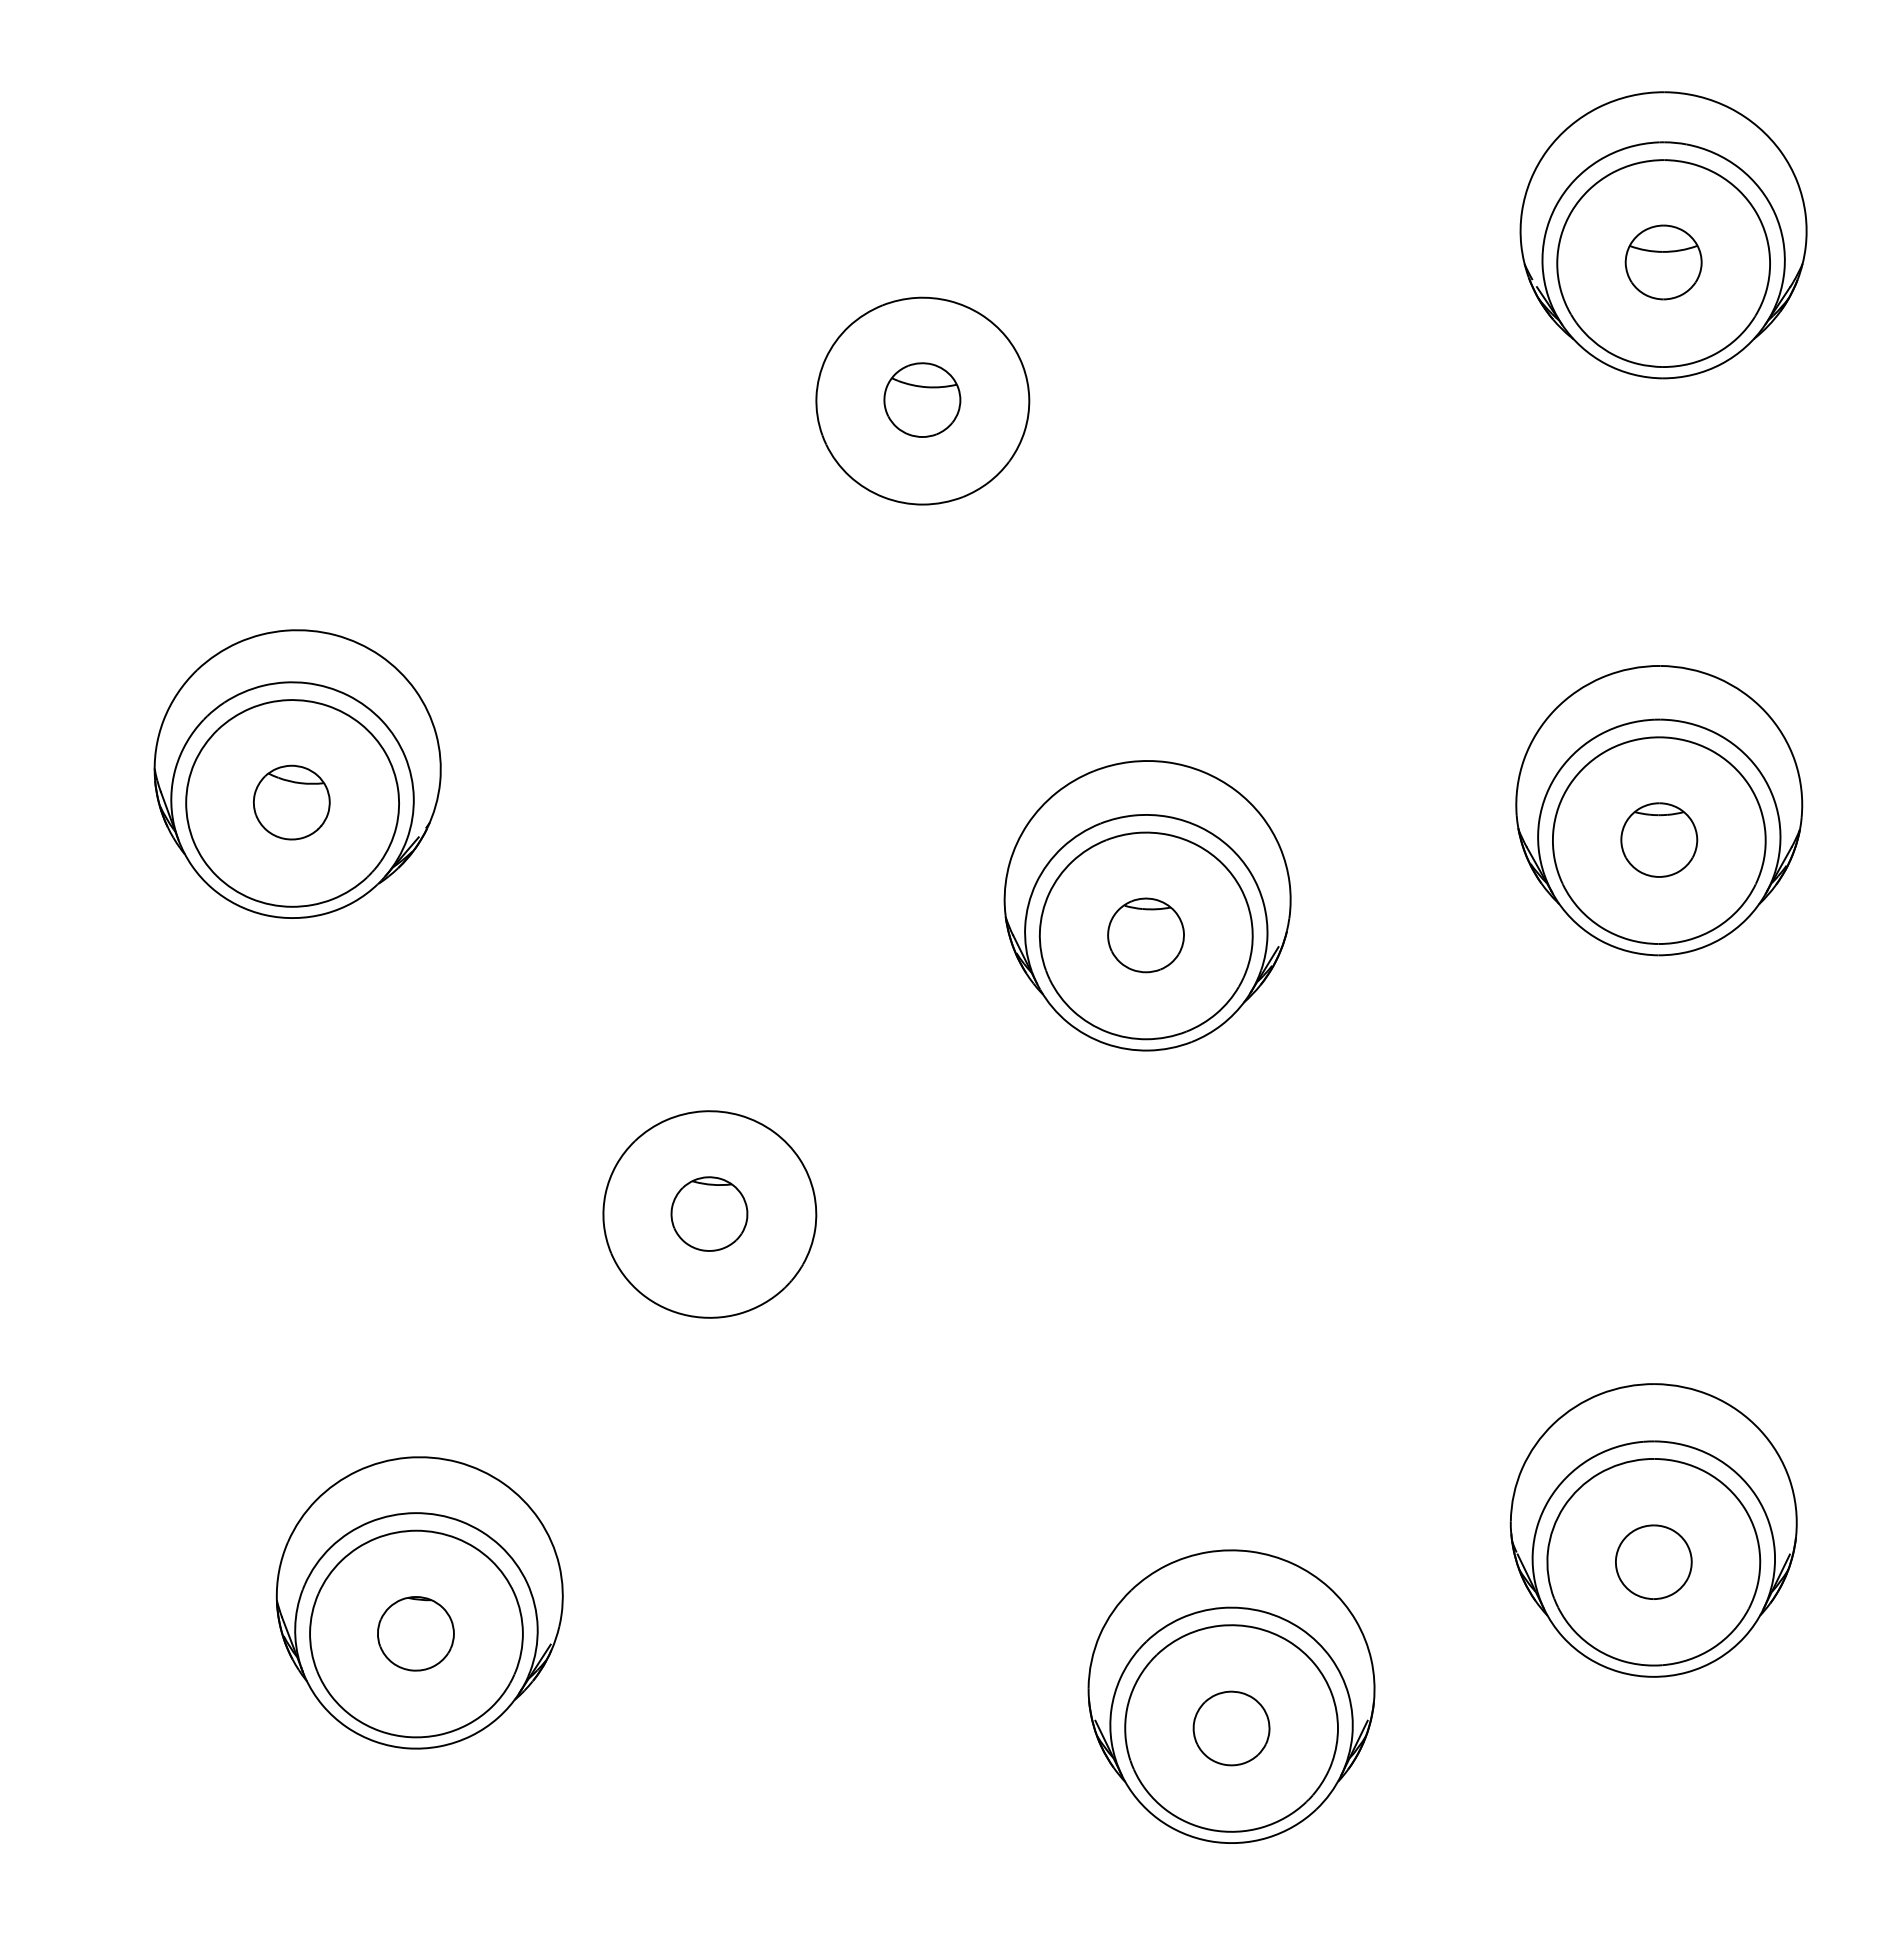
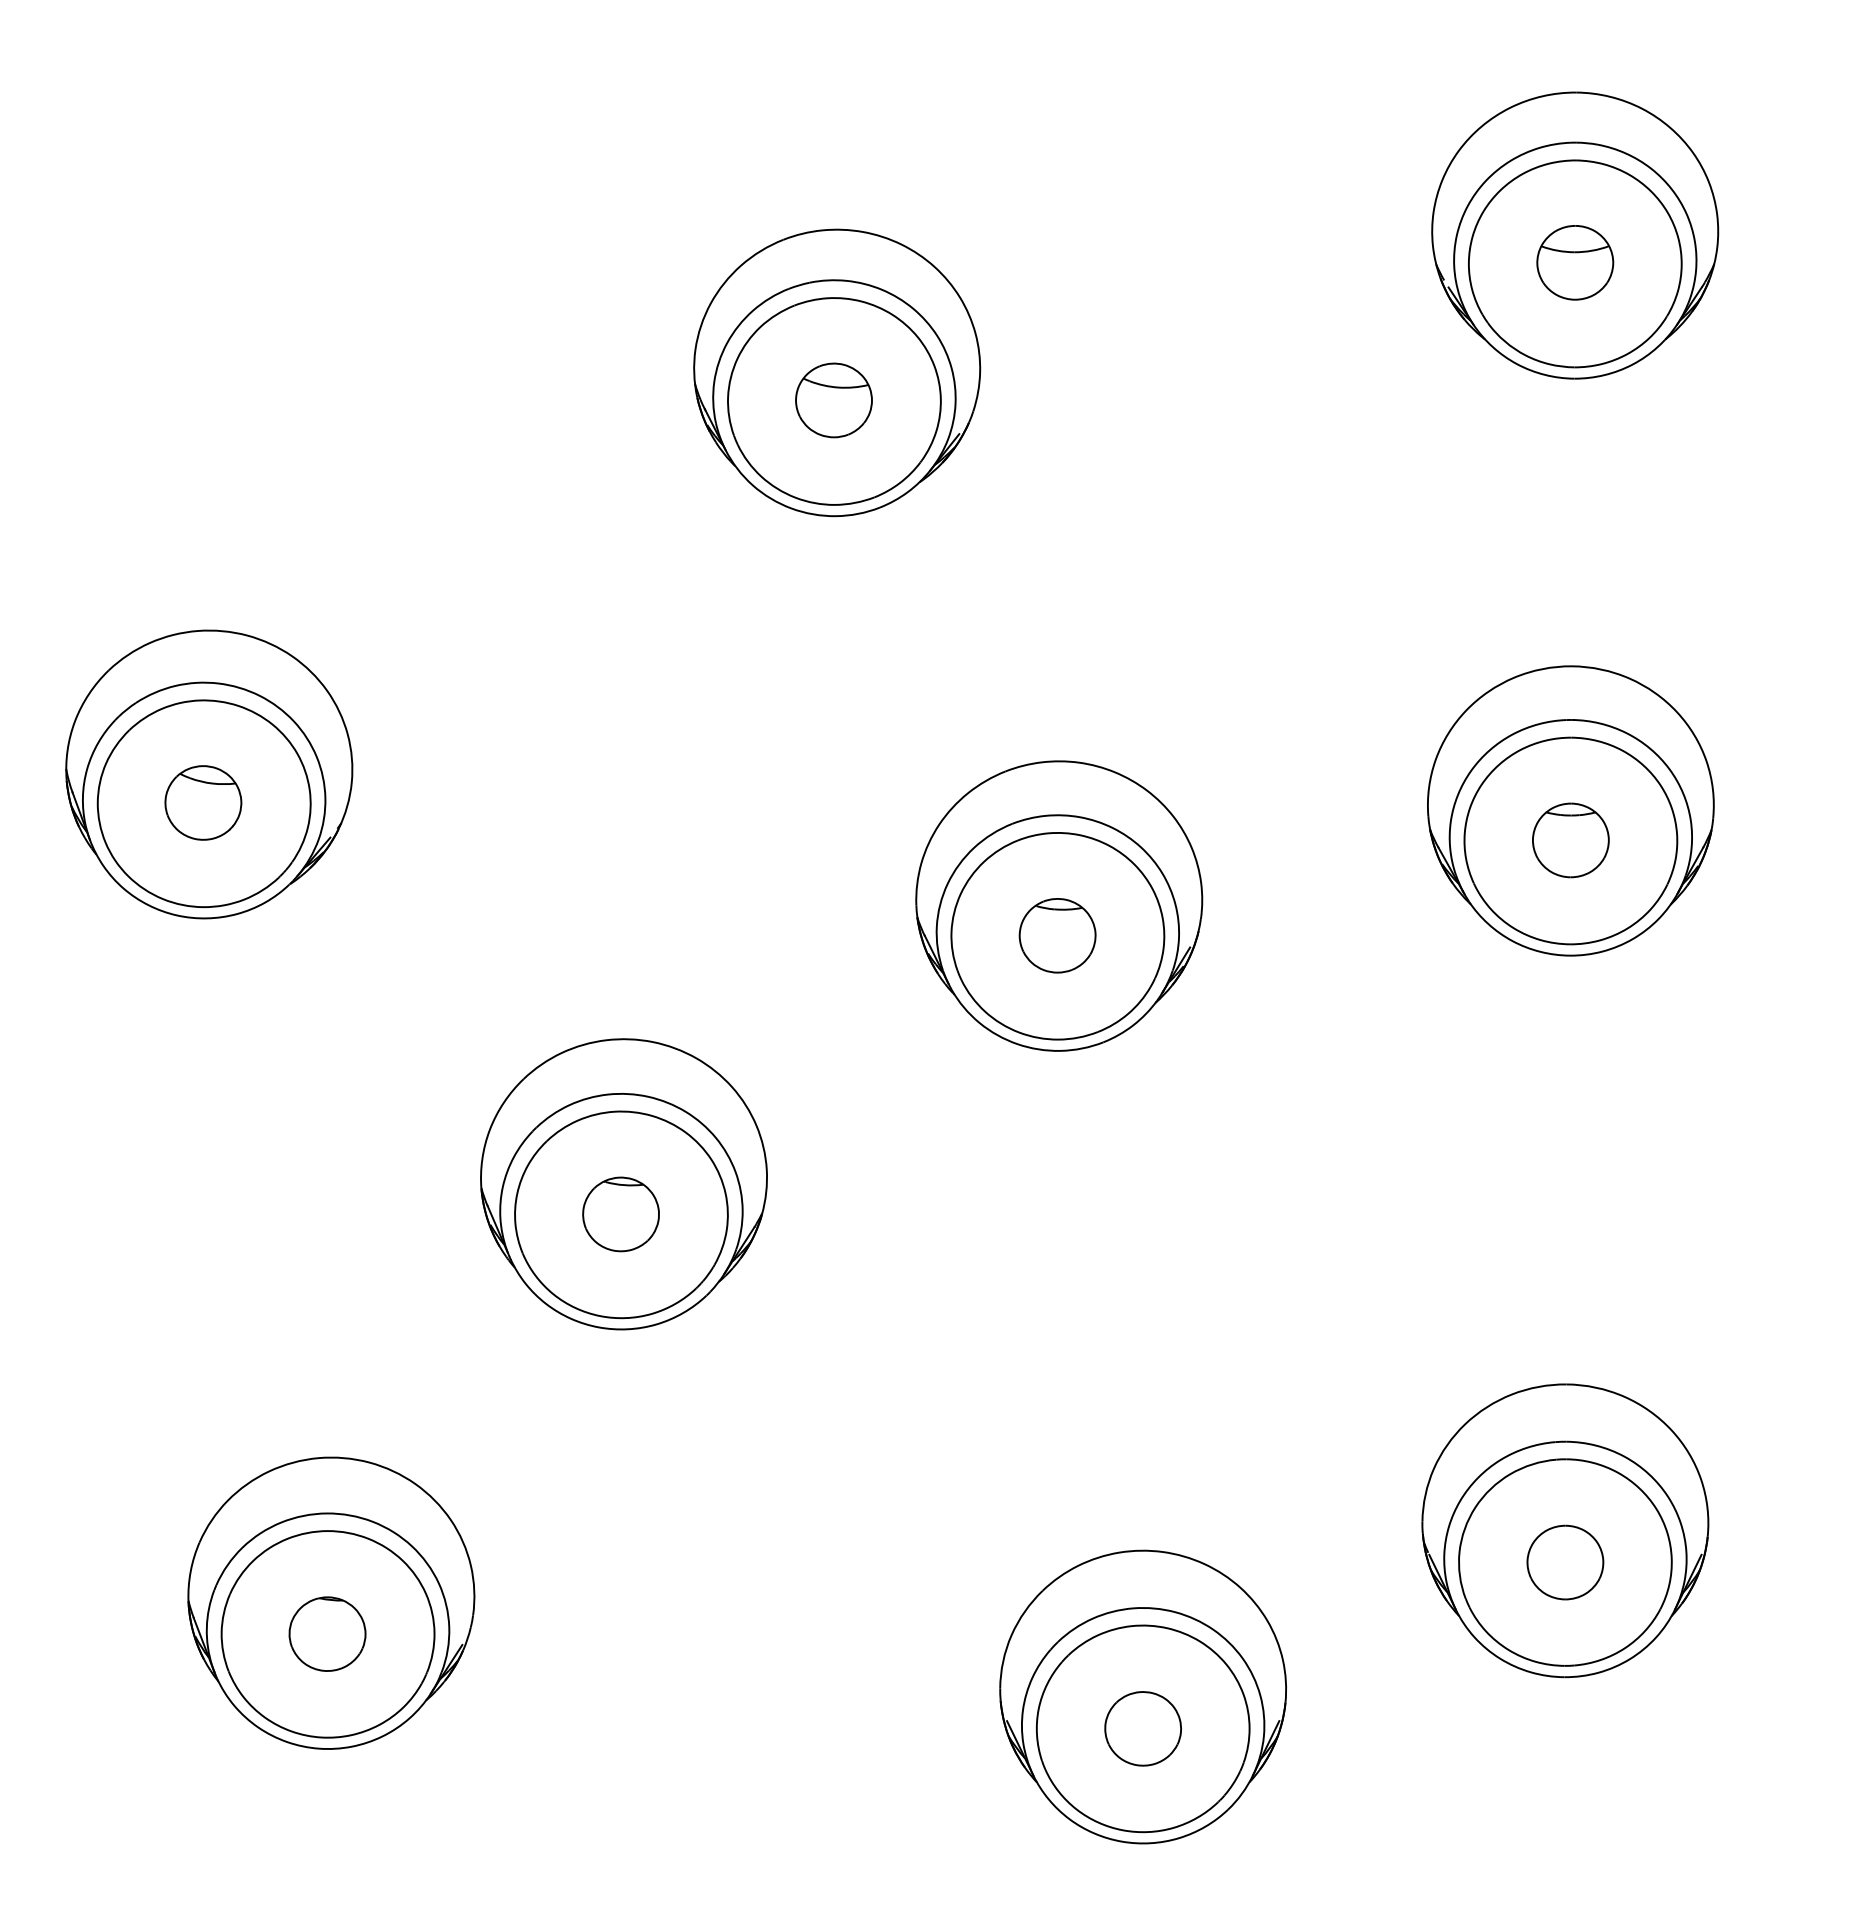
part: (925, 372) -> (837, 372), added
part: (712, 1183) -> (624, 1183), added

